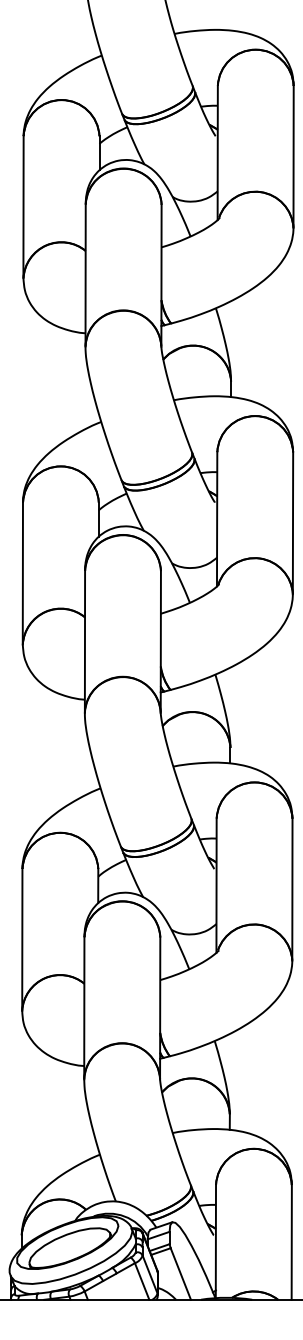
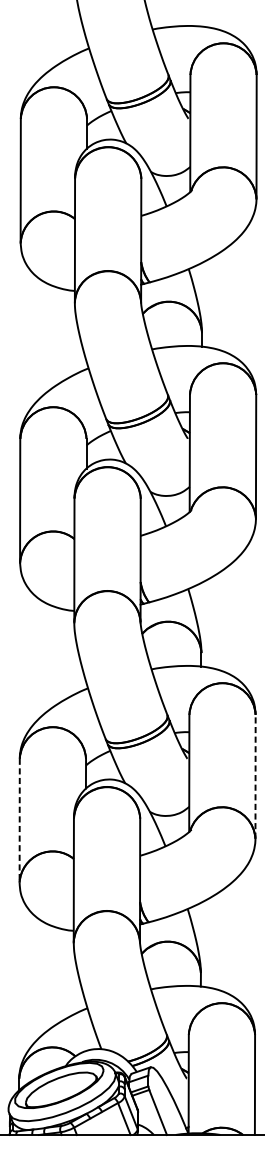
line: (292, 889) -> (255, 776), solid -> dashed
line: (22, 939) -> (19, 820), solid -> dashed

